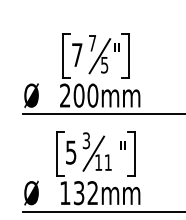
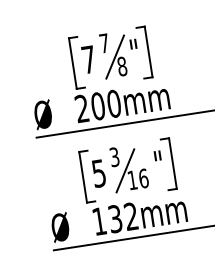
text: (104, 64) -> (121, 65), 5 -> 8
text: (108, 162) -> (143, 178), 11 -> 16

